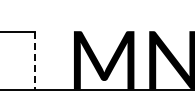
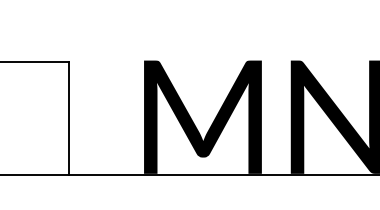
line: (35, 61) -> (69, 119), dashed -> solid

